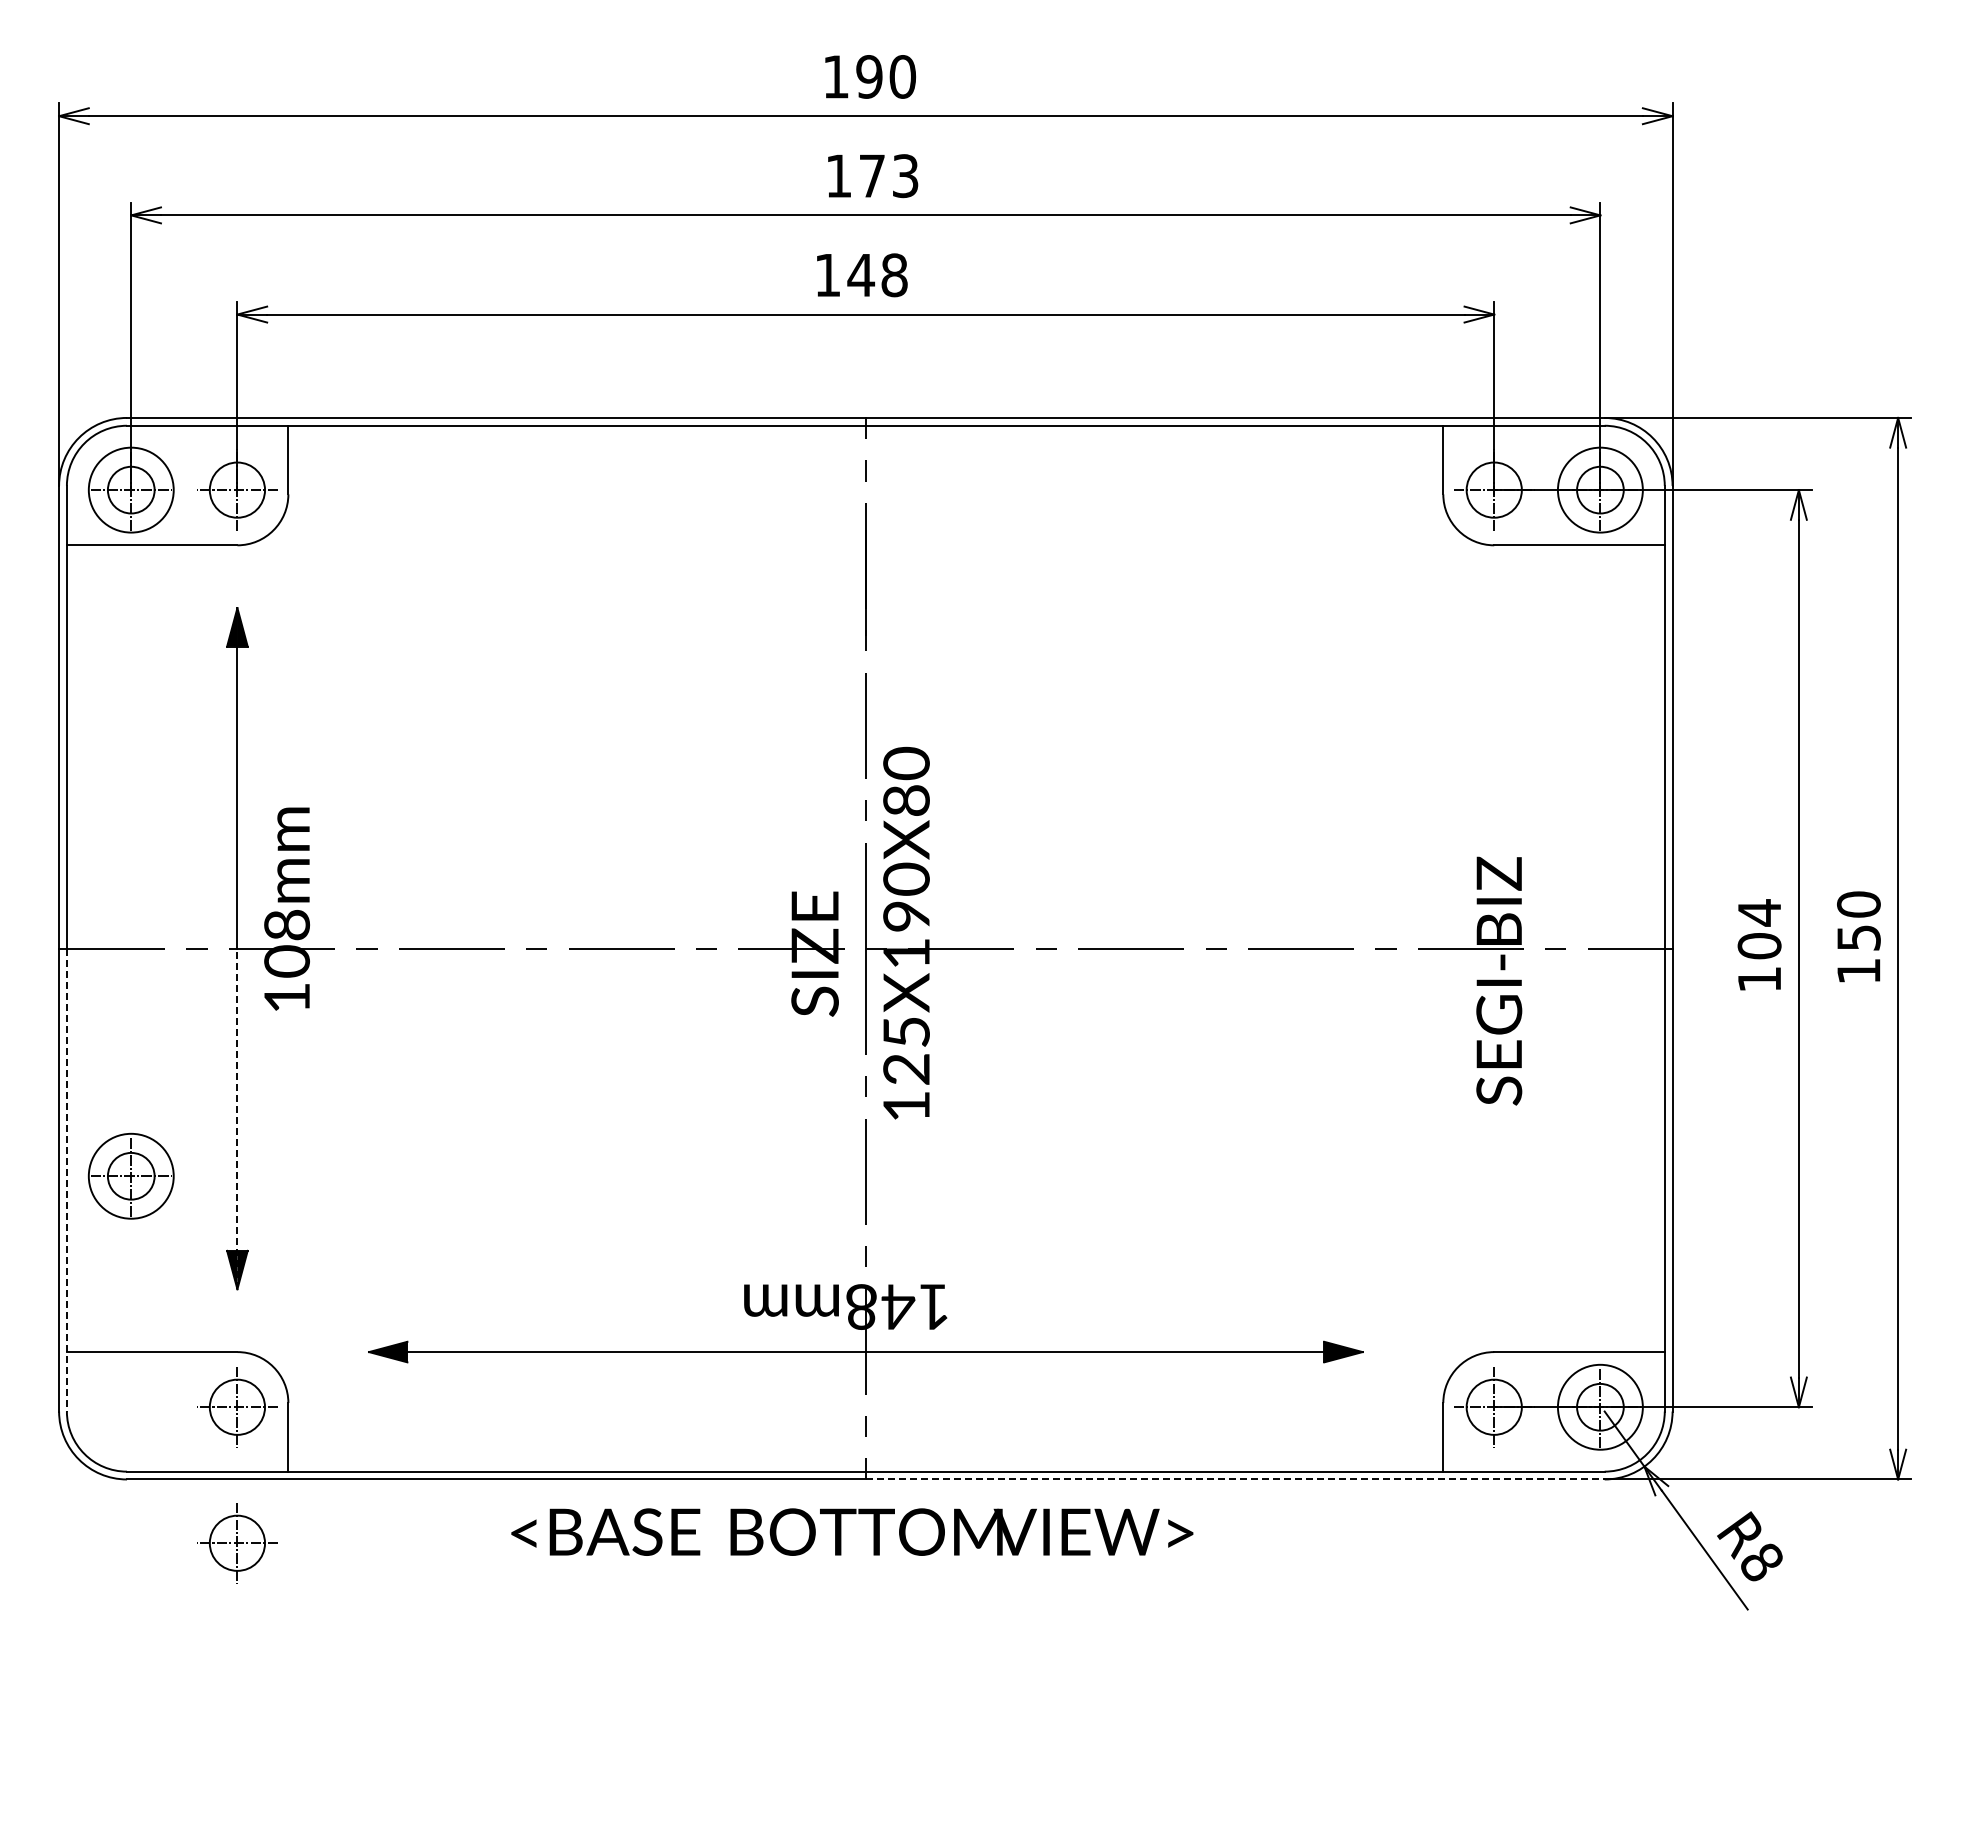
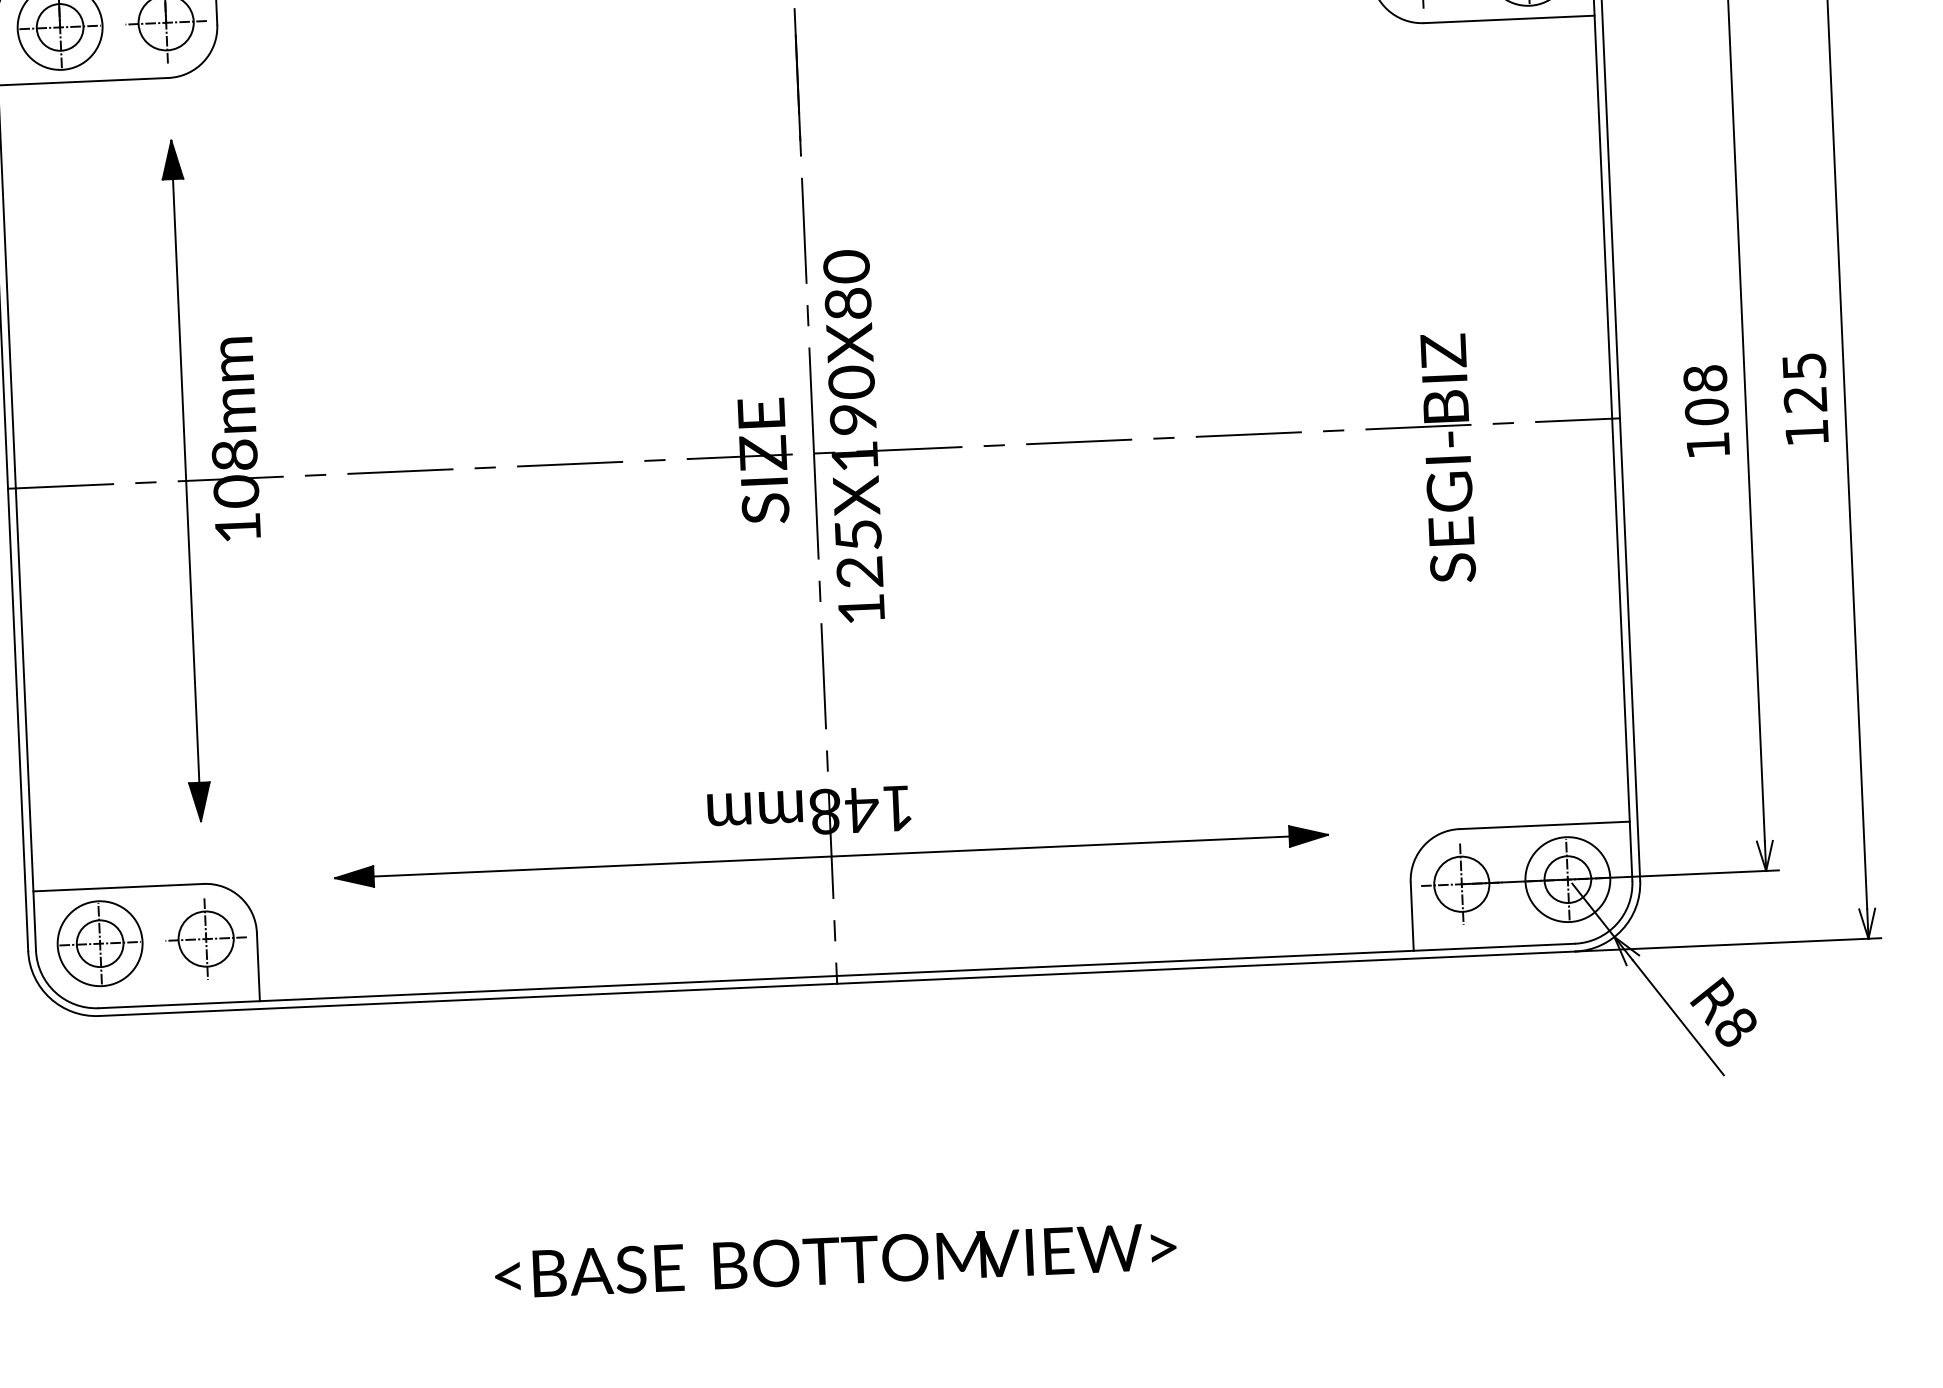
text: (1759, 912) -> (1705, 378), 104 -> 108
text: (1858, 920) -> (1804, 382), 150 -> 125
line: (237, 1118) -> (193, 650), dashed -> solid
part: (130, 1175) -> (99, 942), moved
line: (66, 1180) -> (25, 719), dashed -> solid
line: (1235, 1479) -> (1206, 967), dashed -> solid
text: (852, 1531) -> (835, 1260), moved
part: (237, 1543) -> (212, 1075), removed

